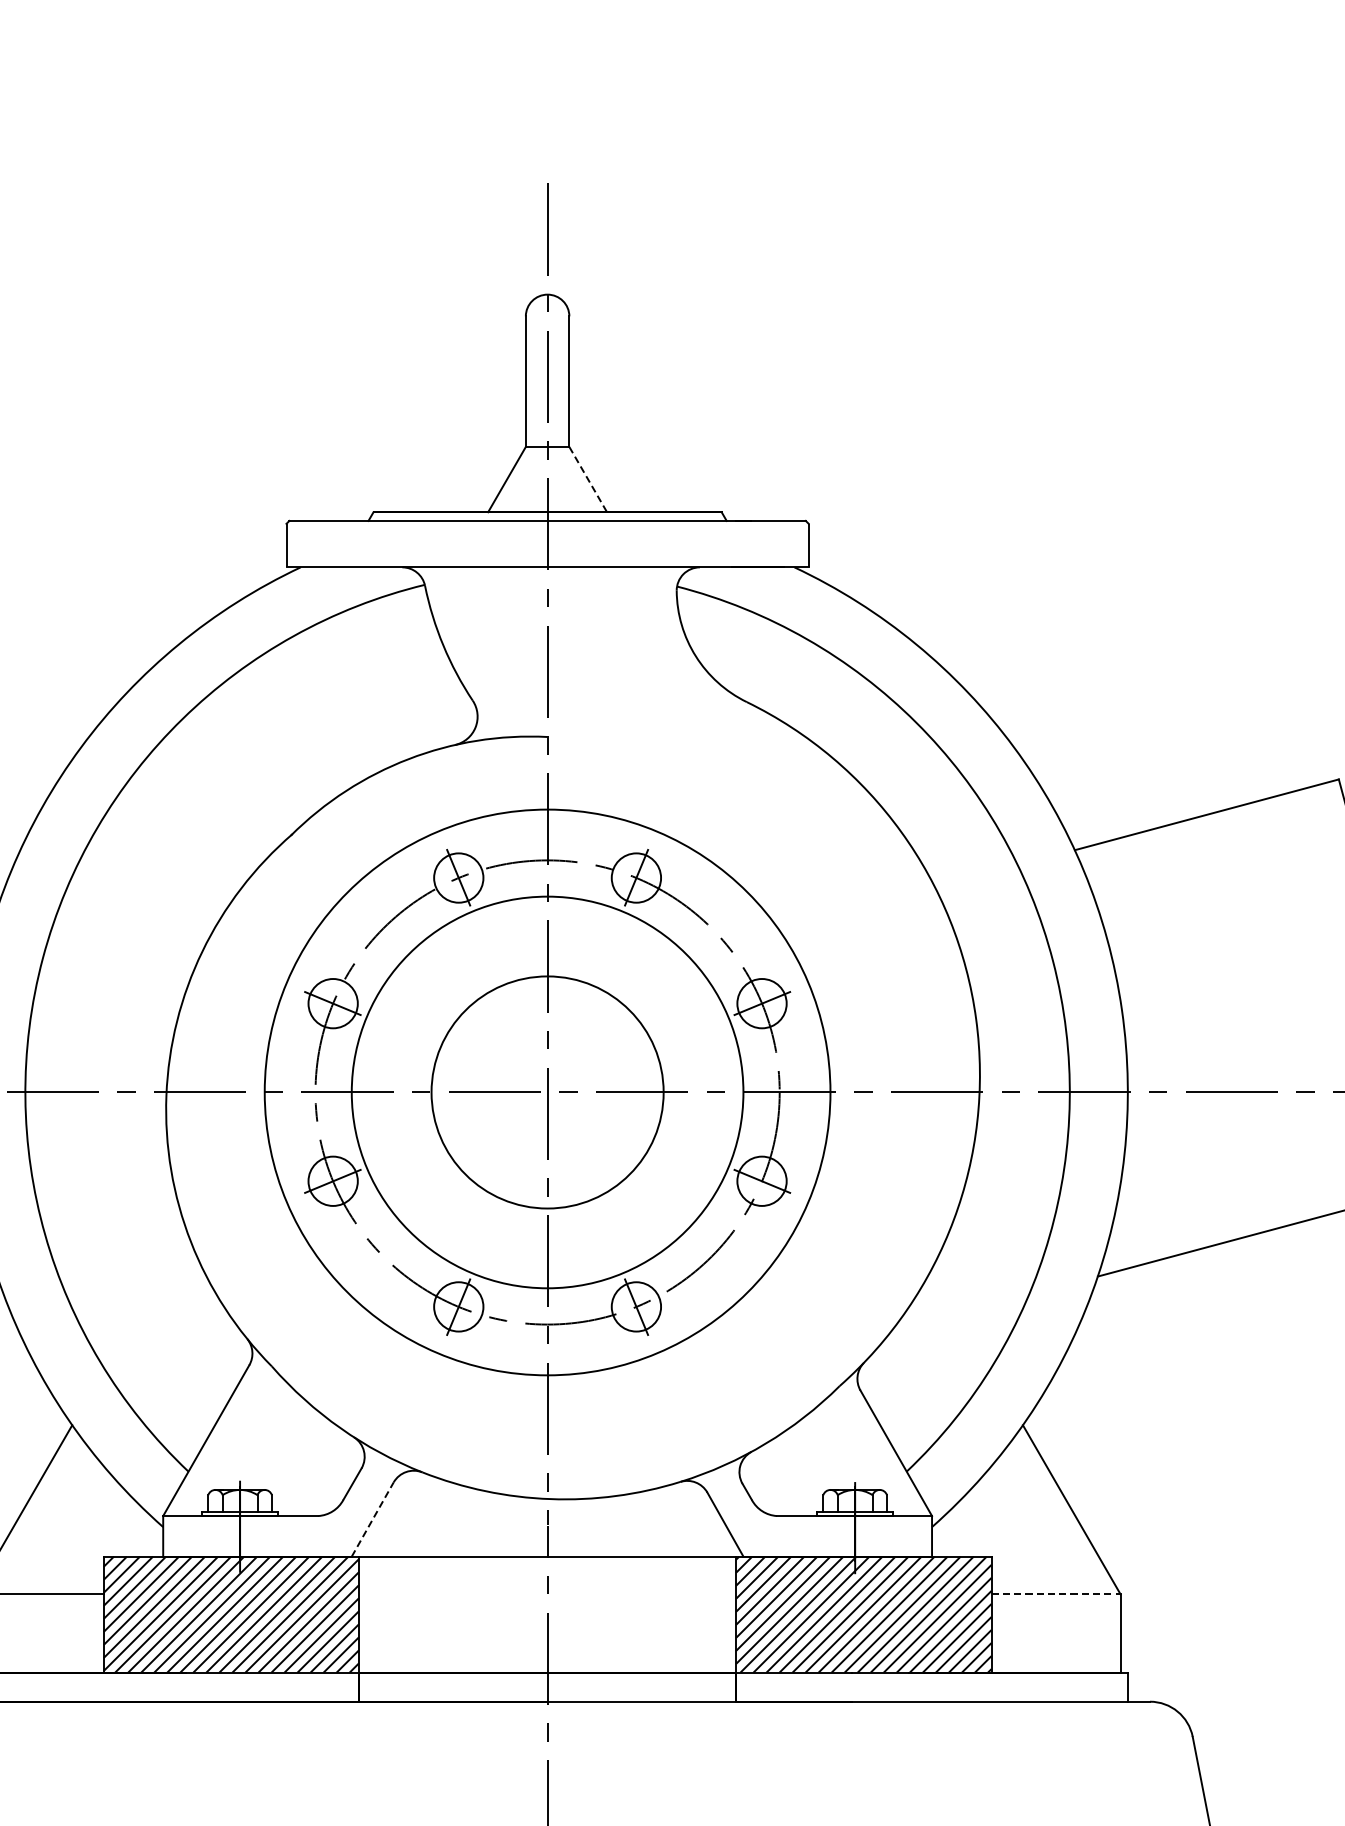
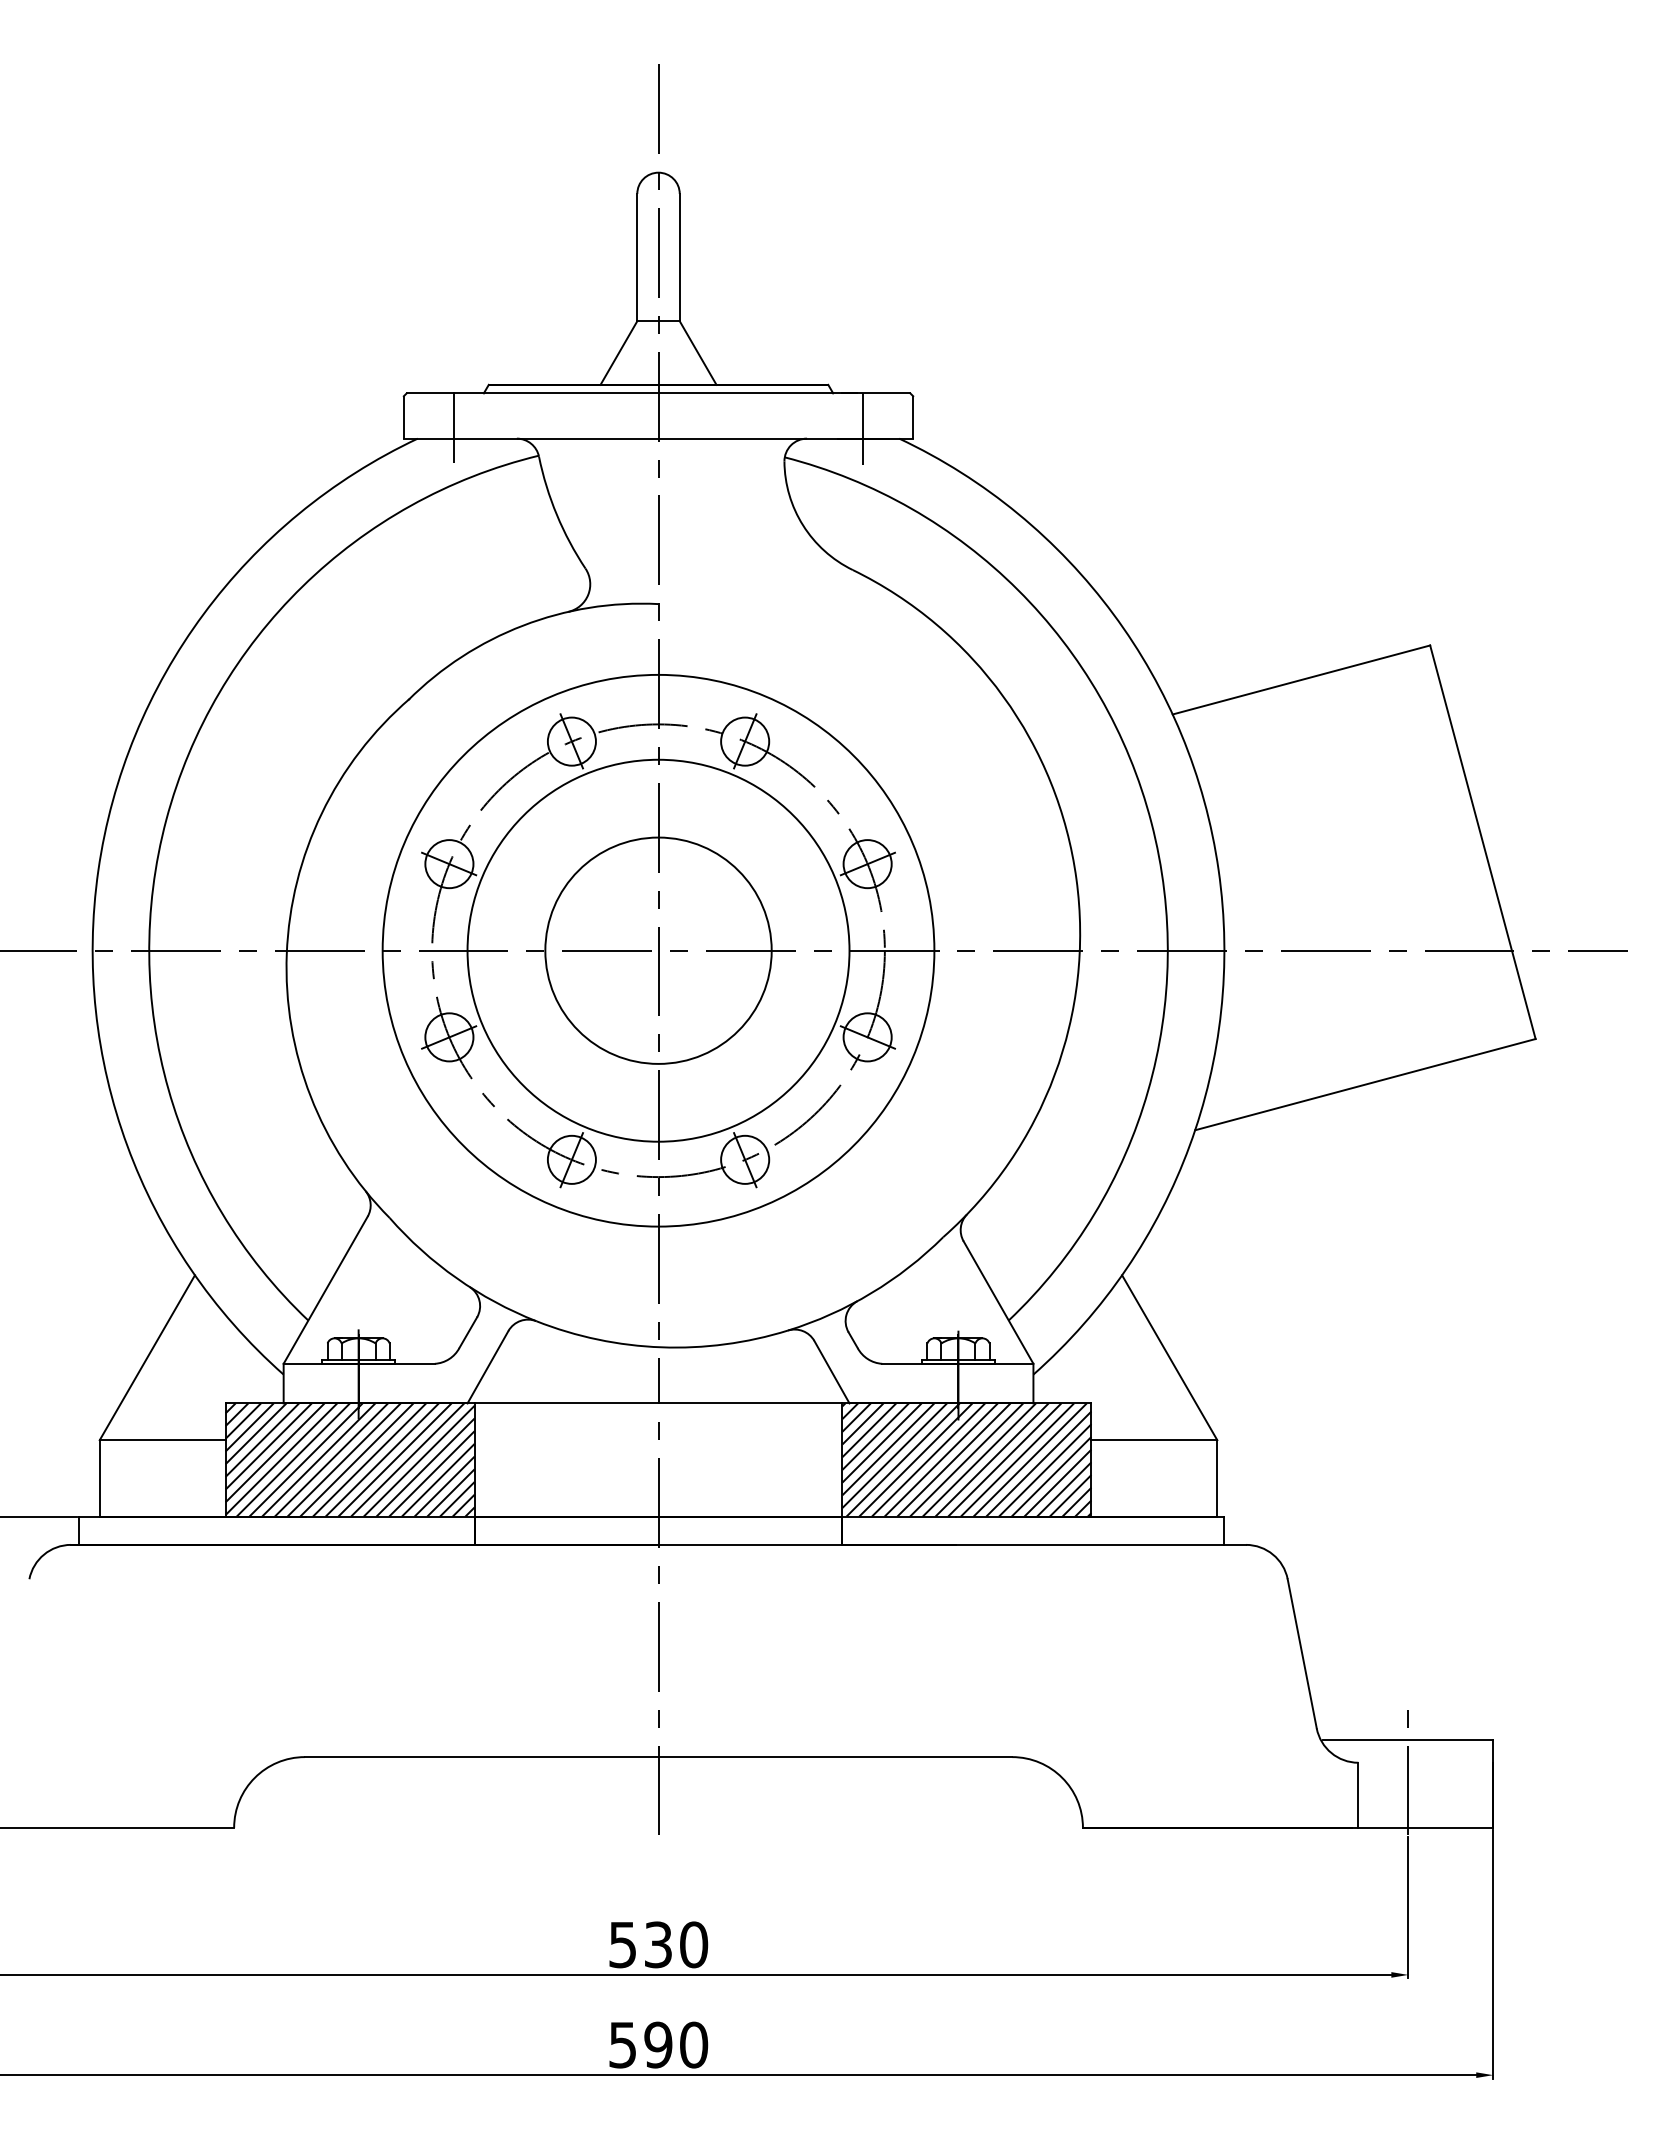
line: (588, 480) -> (698, 353), dashed -> solid
line: (337, 555) -> (453, 427), added
line: (757, 557) -> (863, 429), added
line: (373, 1519) -> (488, 1367), dashed -> solid
line: (1056, 1594) -> (1154, 1440), dashed -> solid

